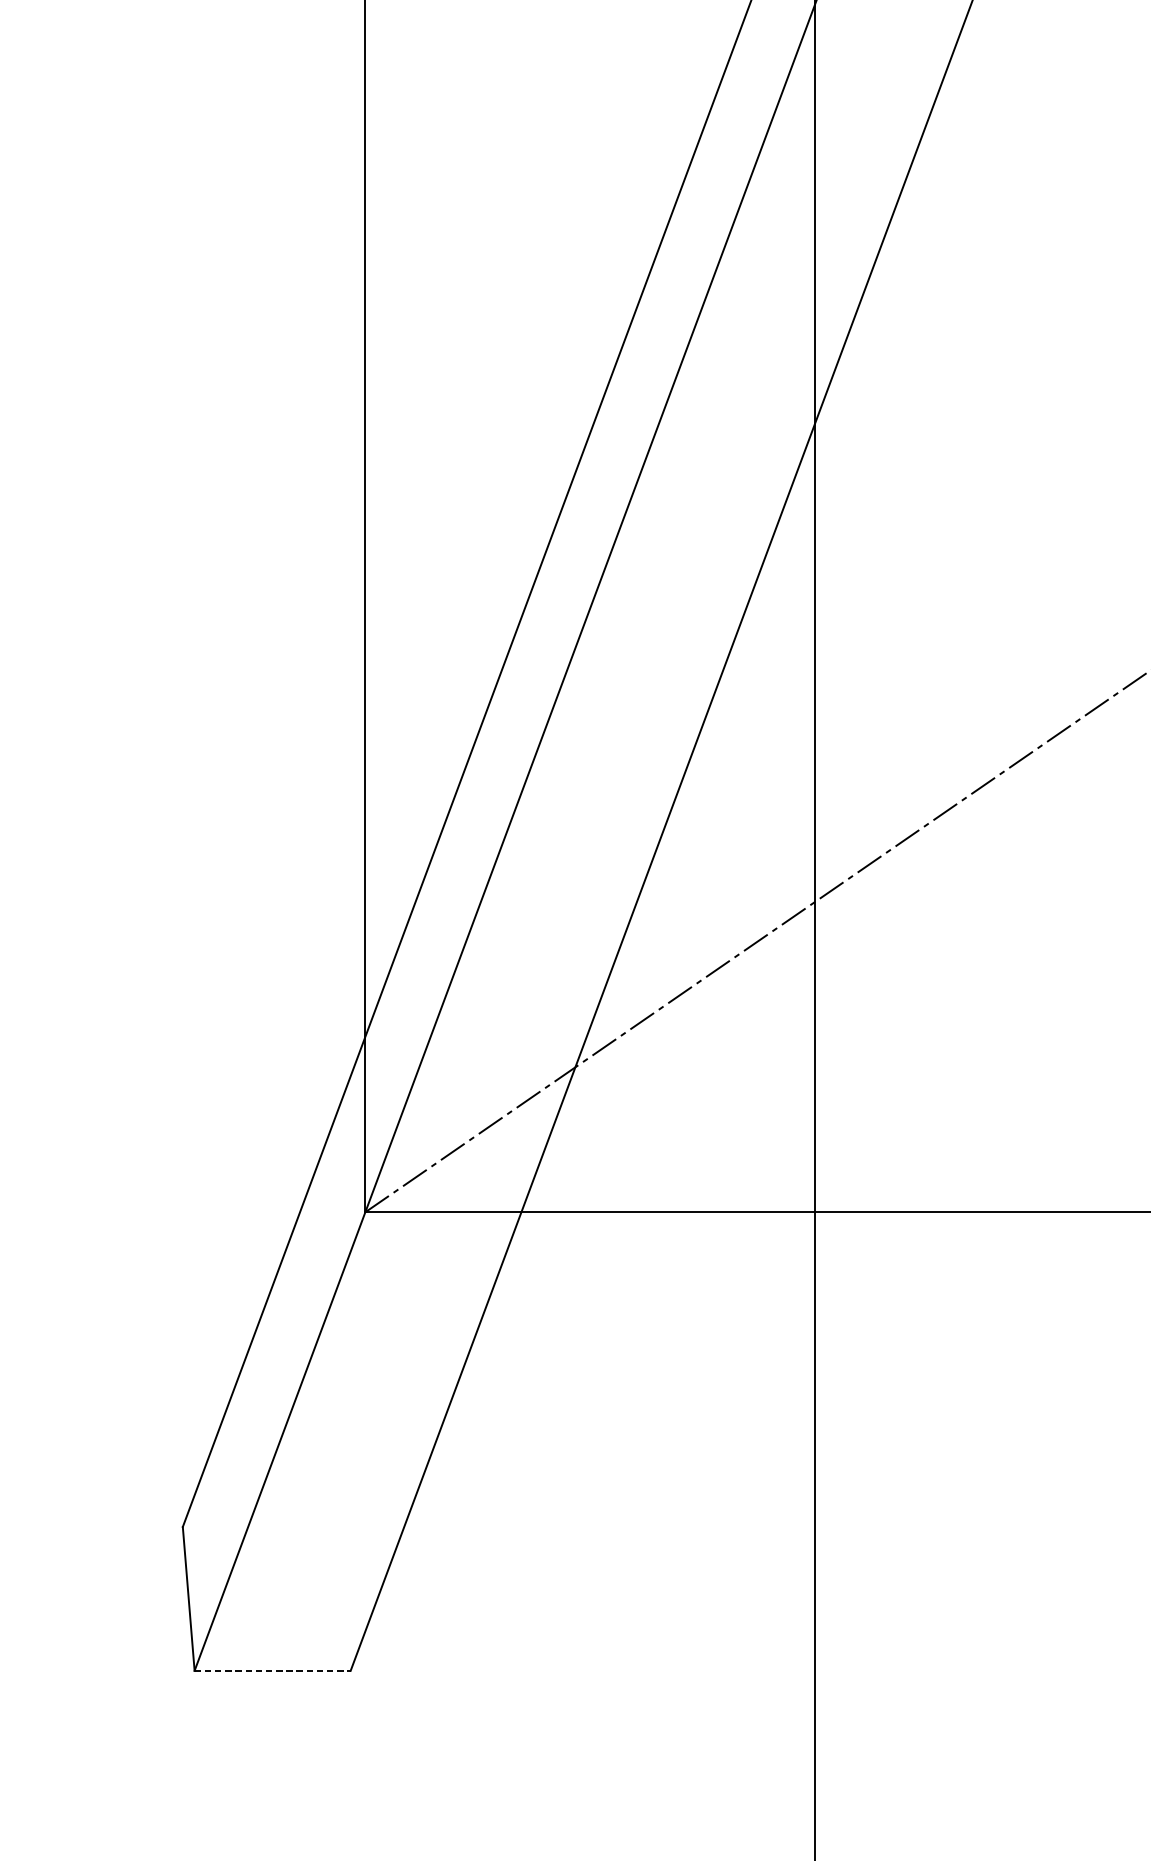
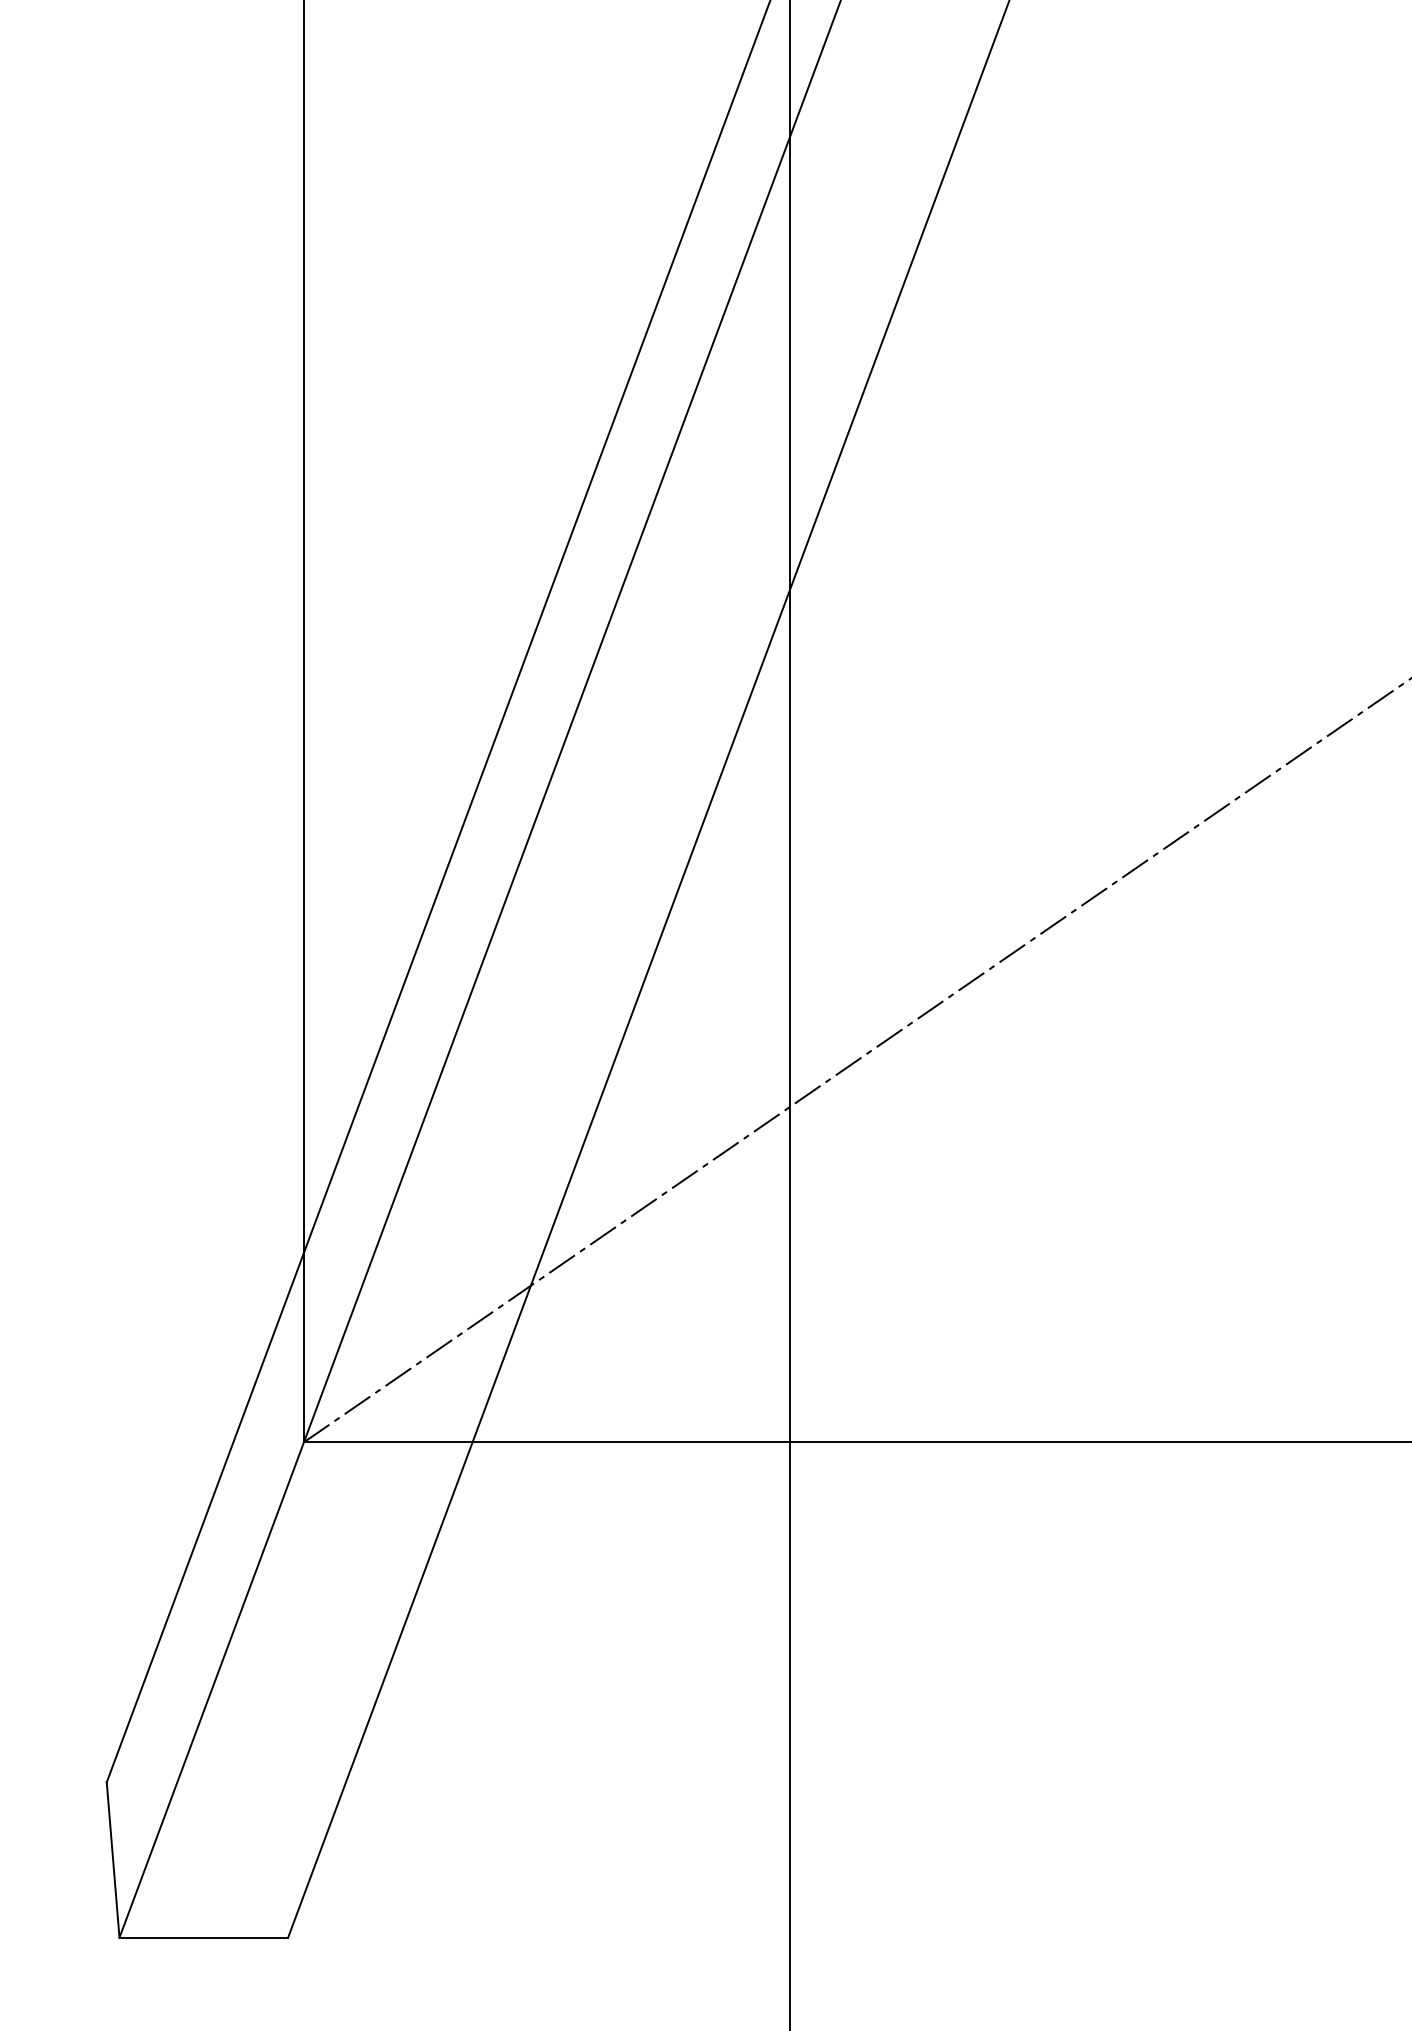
line: (273, 1670) -> (204, 1937), dashed -> solid

